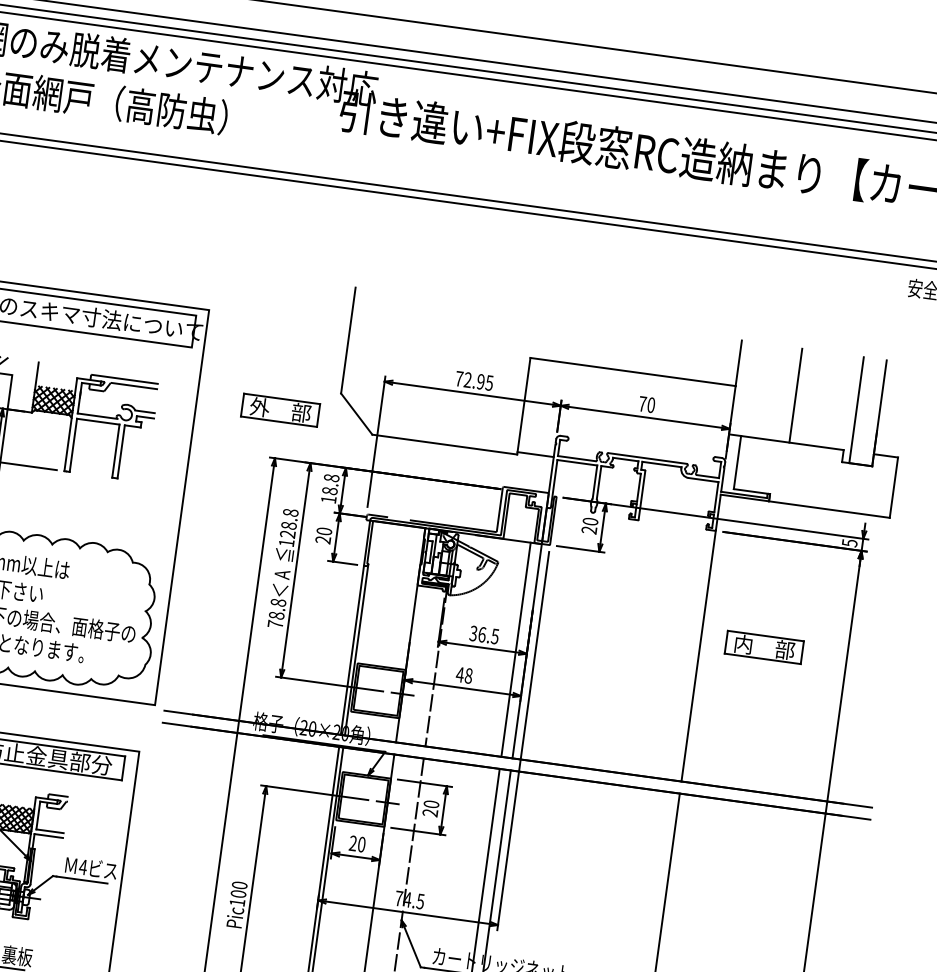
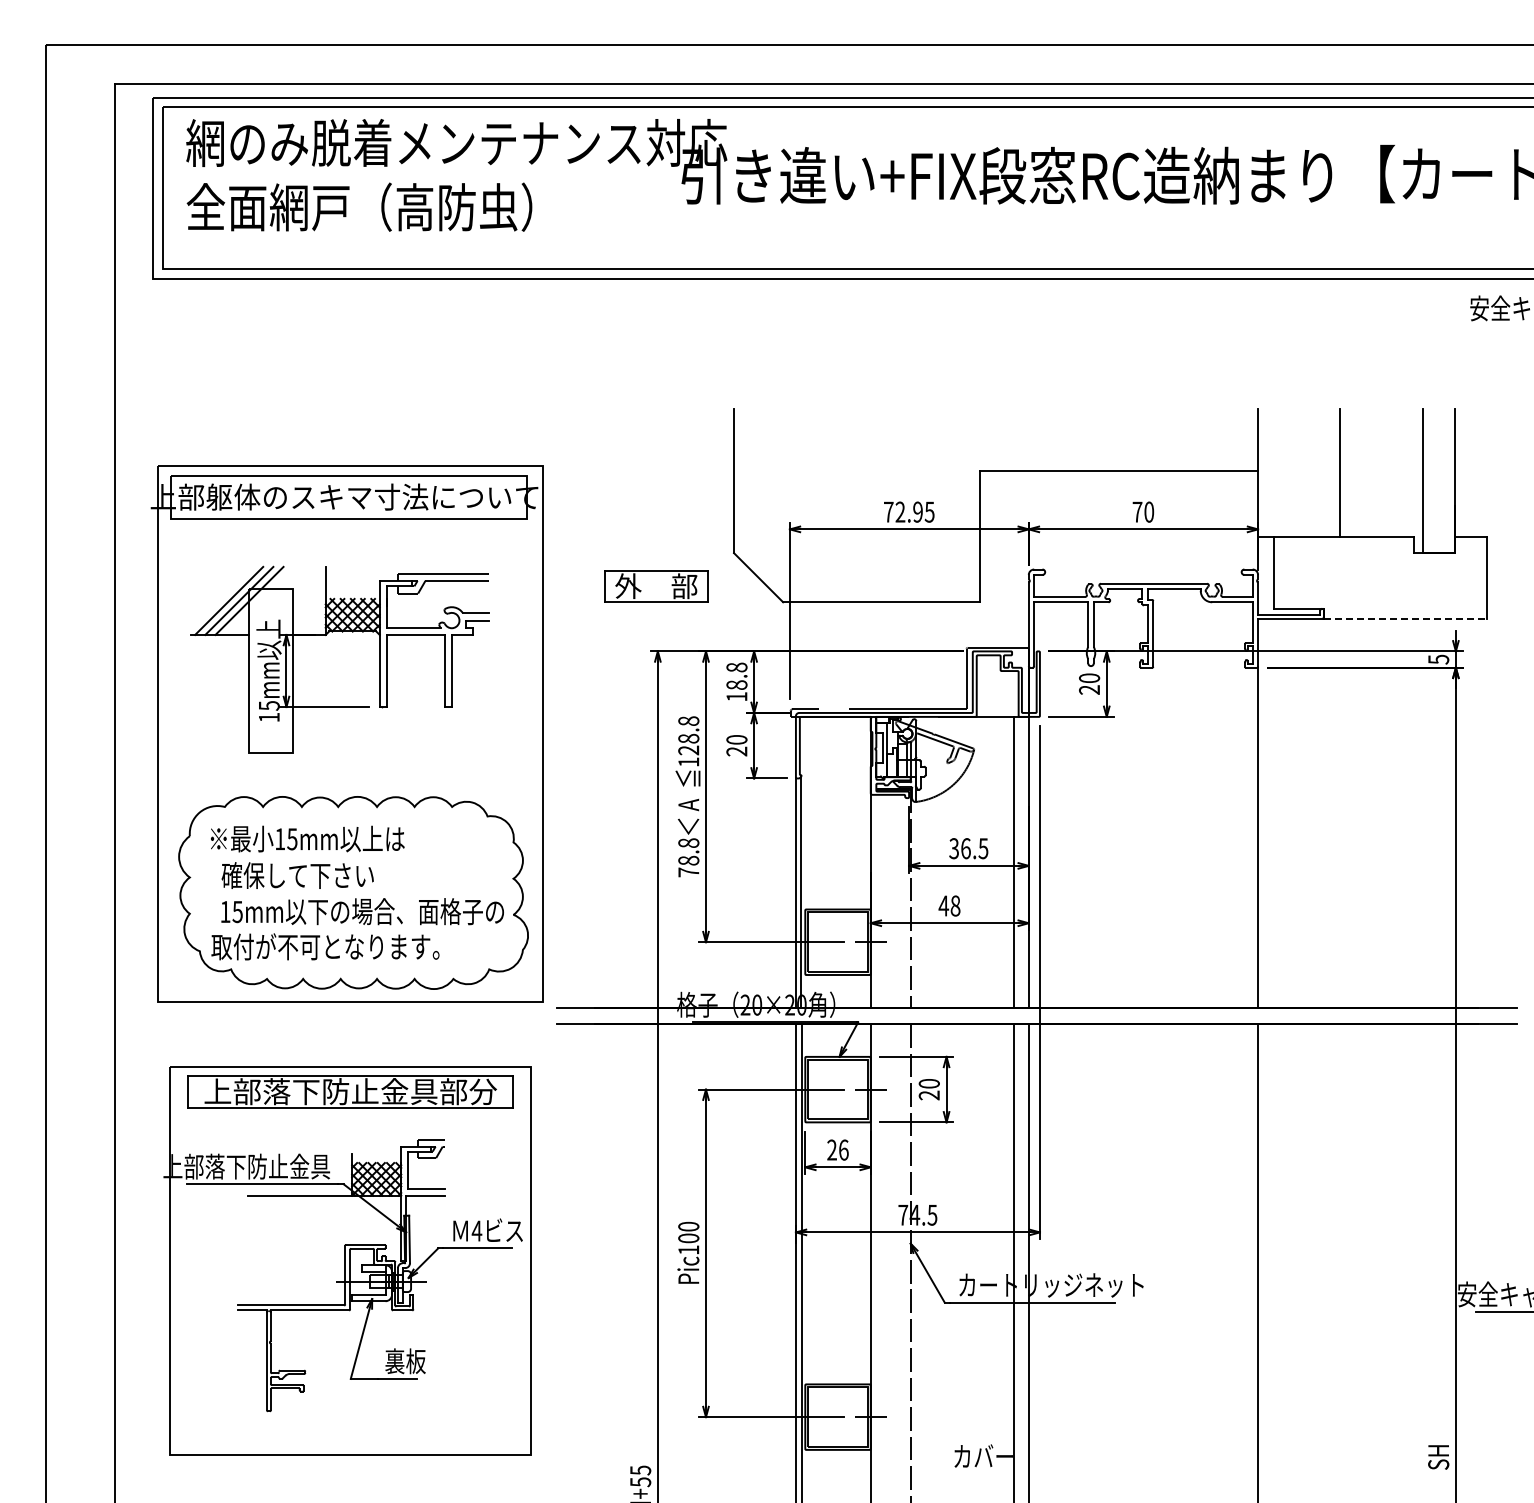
line: (535, 454) -> (1003, 599), removed
line: (829, 509) -> (1405, 618), solid -> dashed
part: (763, 647) -> (1343, 814), removed
text: (361, 844) -> (843, 1149), 20 -> 26

